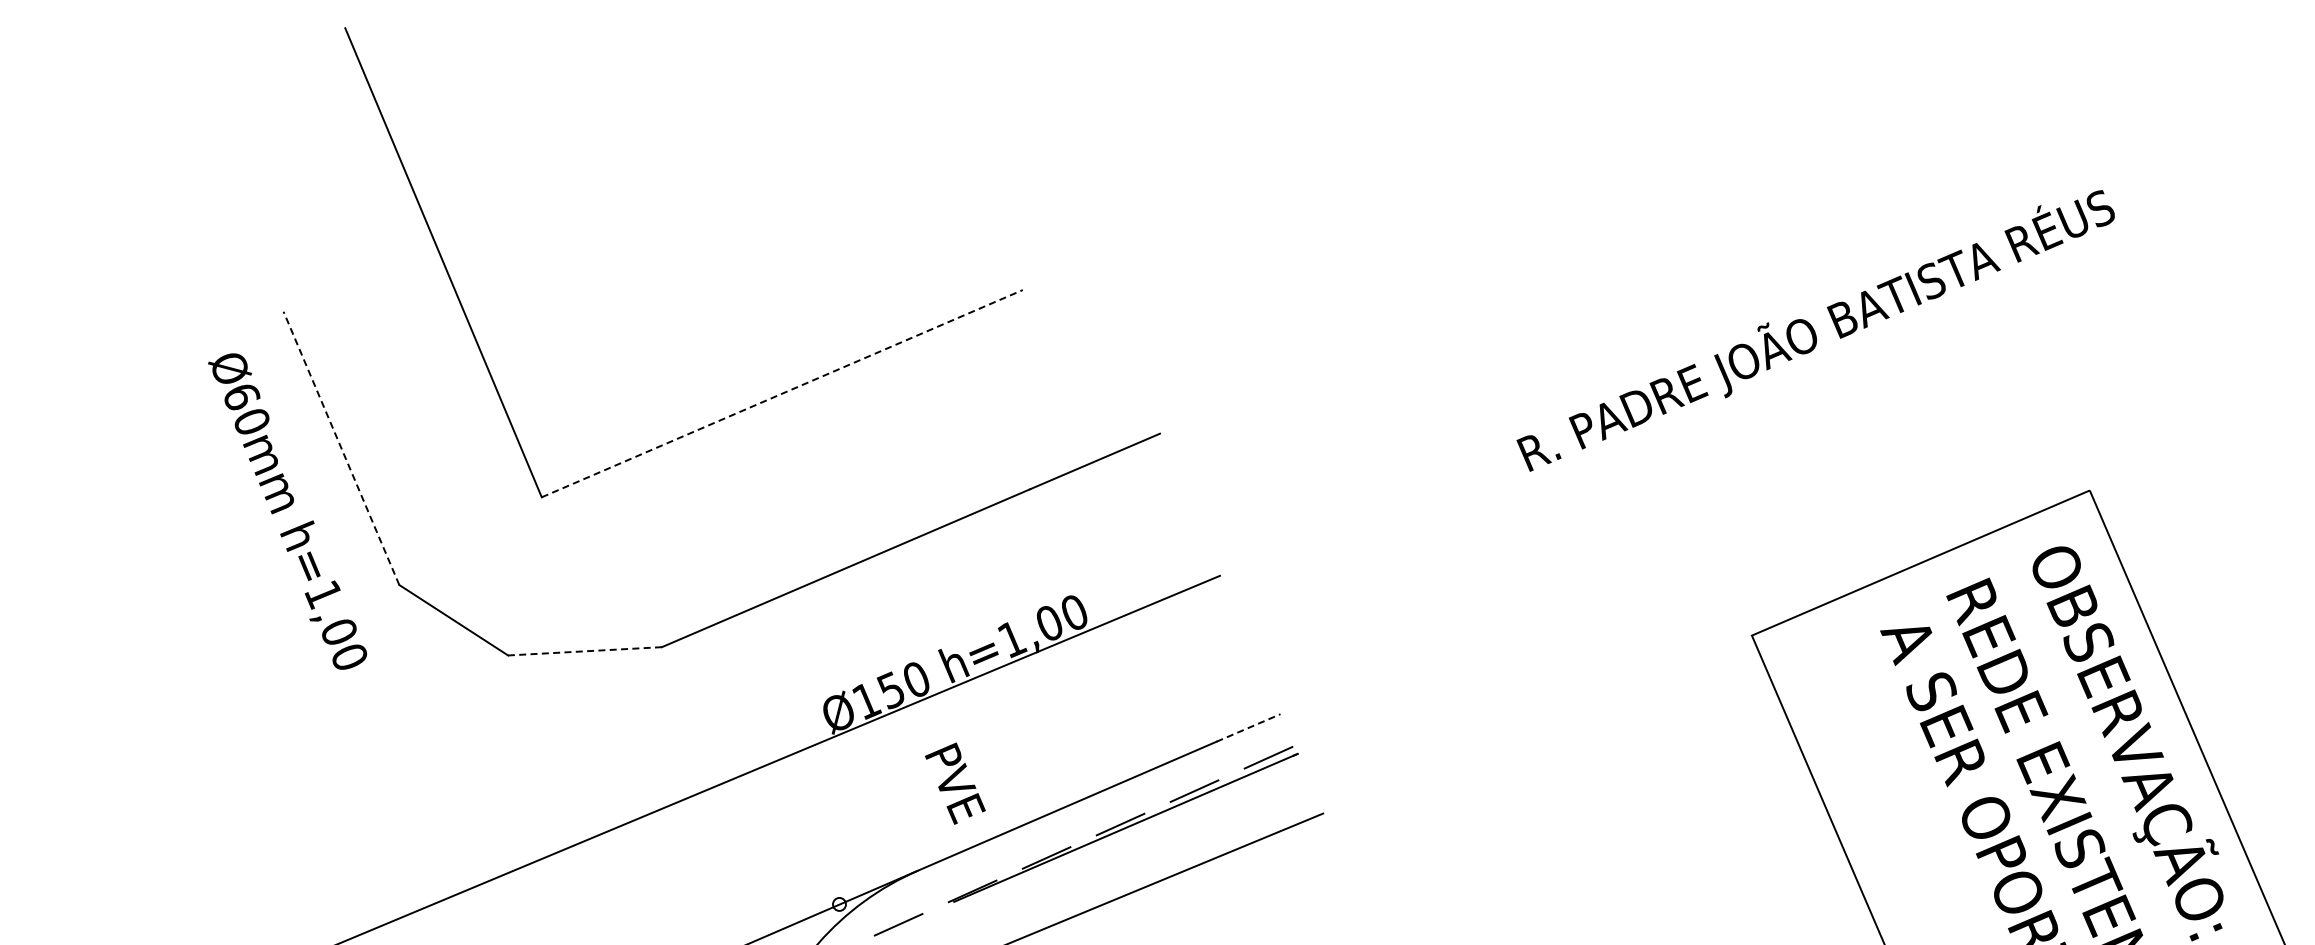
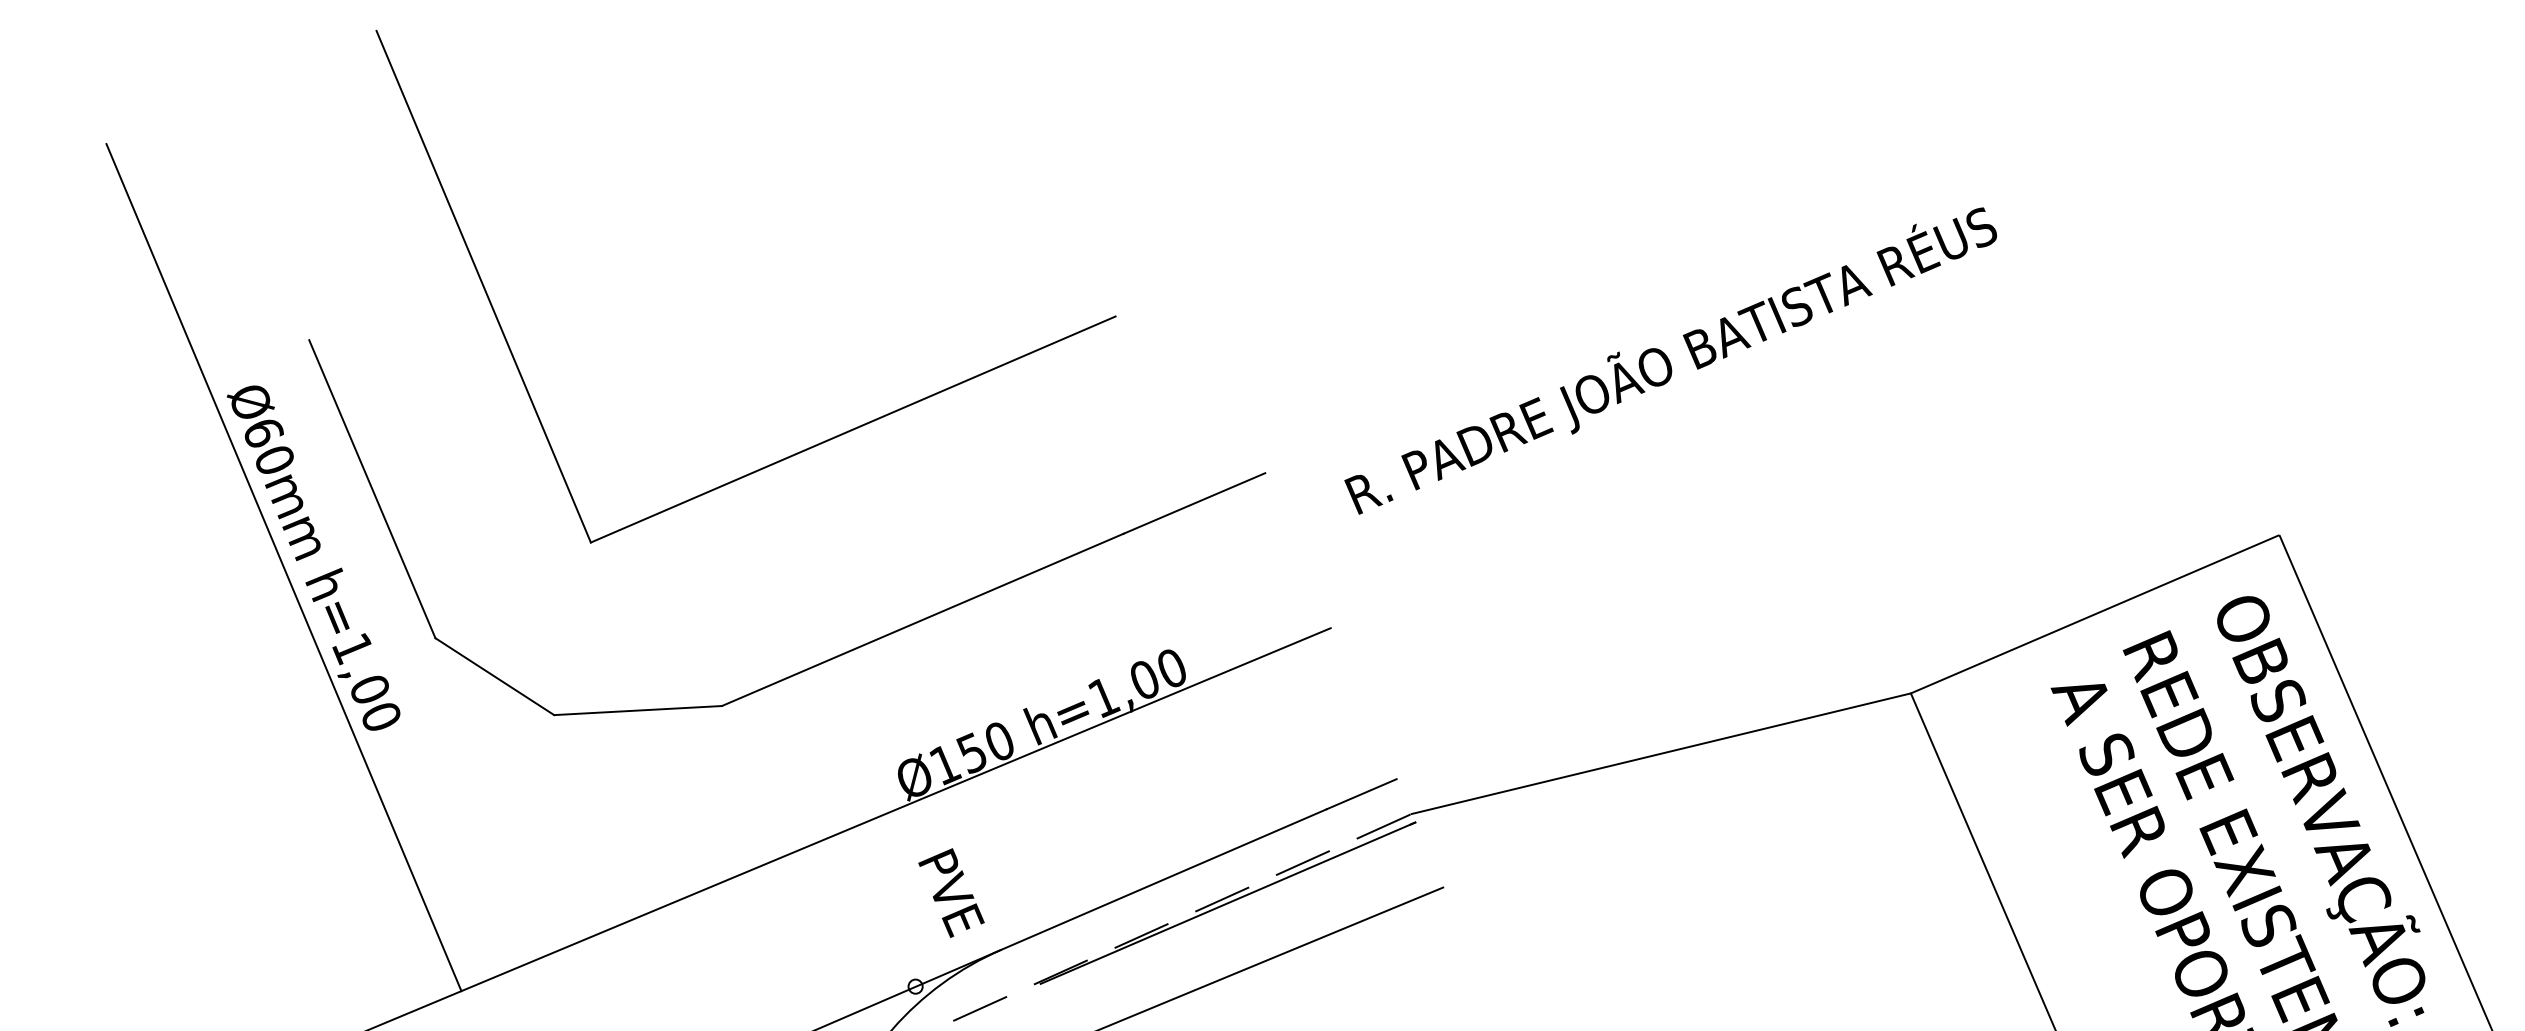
text: (1815, 330) -> (1670, 360), moved
line: (782, 393) -> (853, 429), dashed -> solid
line: (341, 447) -> (372, 488), dashed -> solid
line: (260, 519) -> (284, 566), added
line: (584, 651) -> (637, 710), dashed -> solid
line: (1522, 690) -> (1660, 753), added
line: (1248, 727) -> (1361, 793), dashed -> solid
text: (955, 783) -> (951, 892), moved

